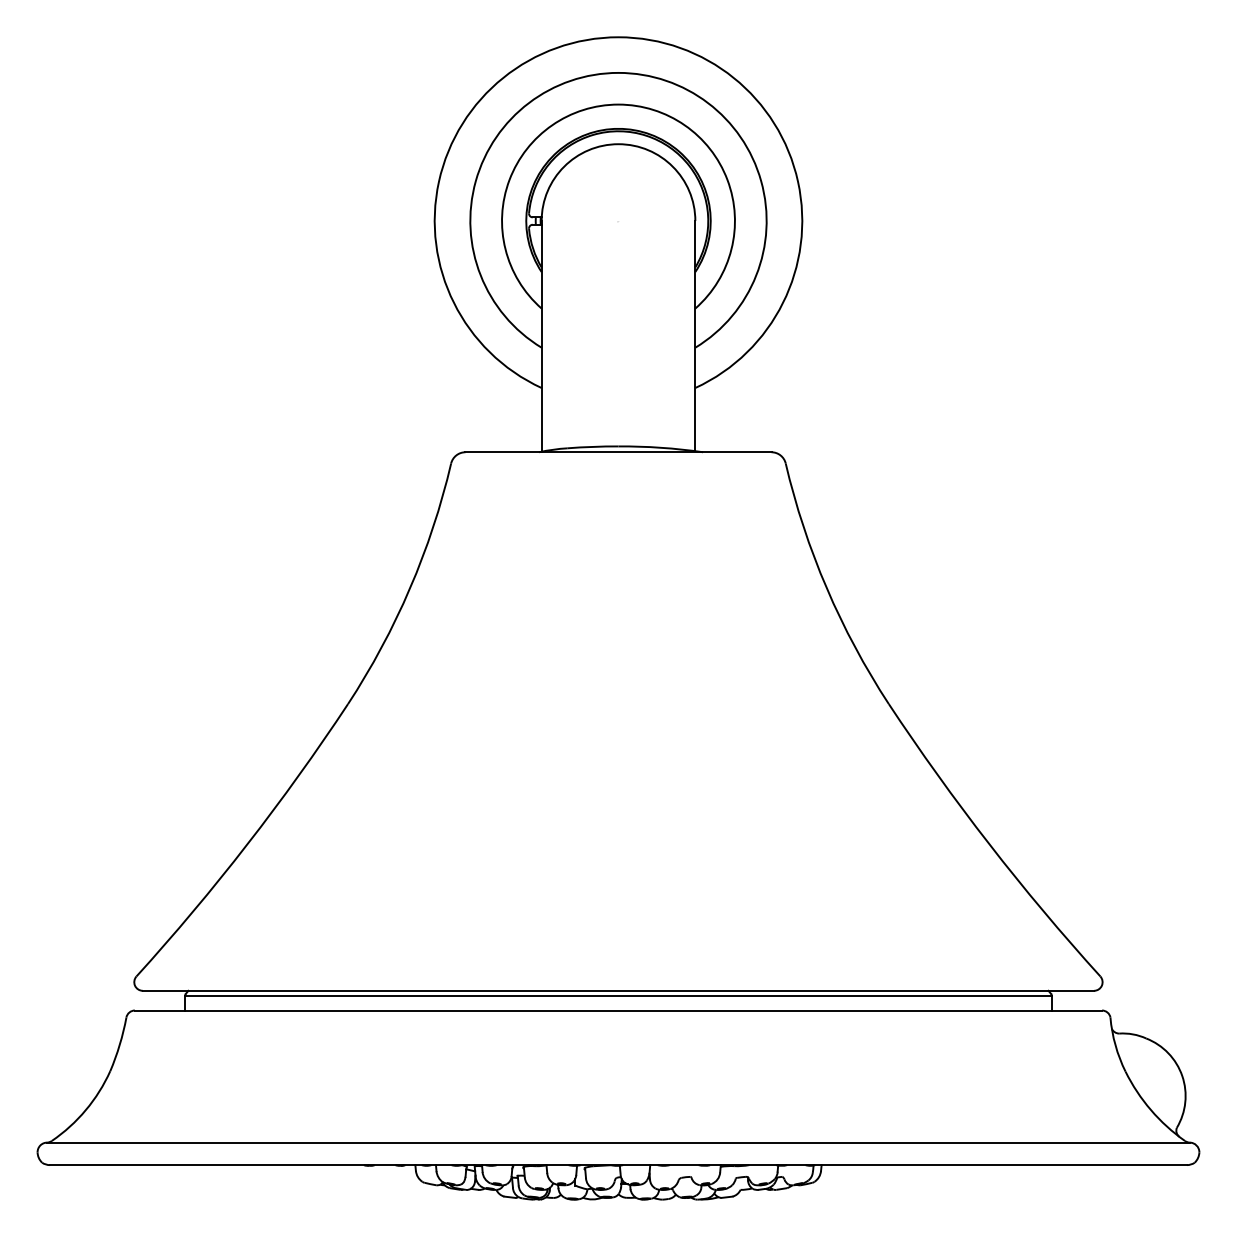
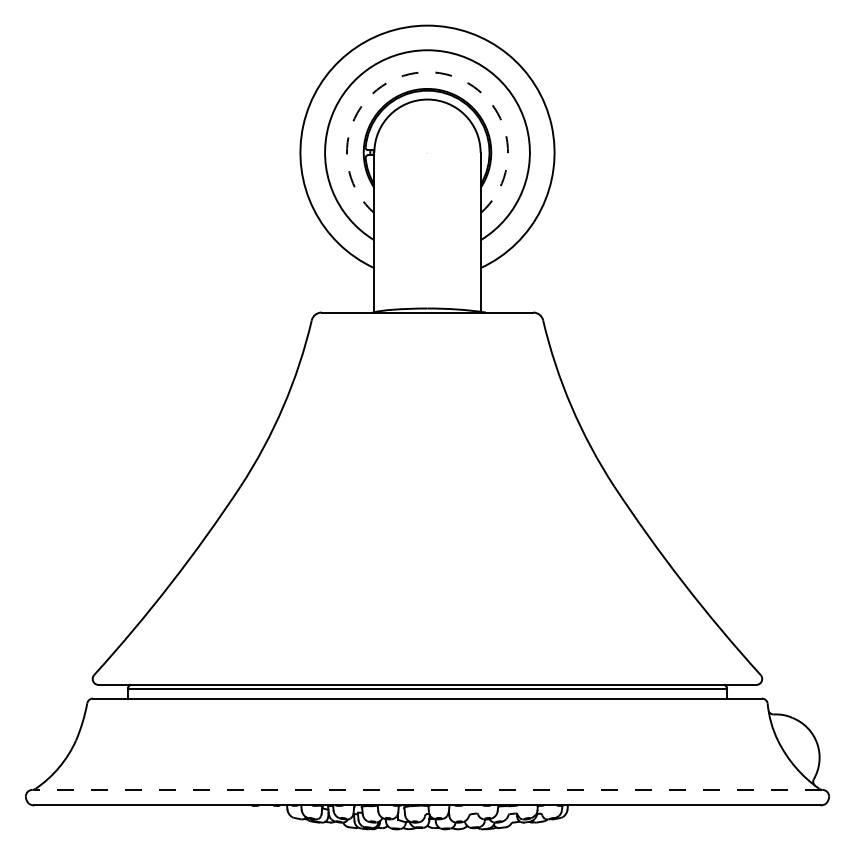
arc: (618, 105) -> (427, 72), solid -> dashed
line: (618, 1142) -> (427, 789), solid -> dashed

